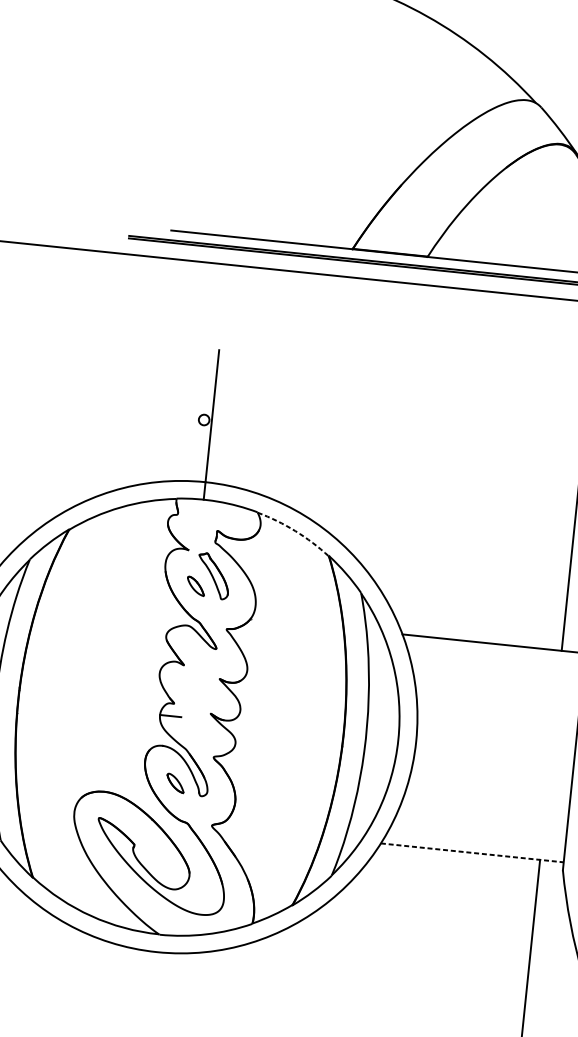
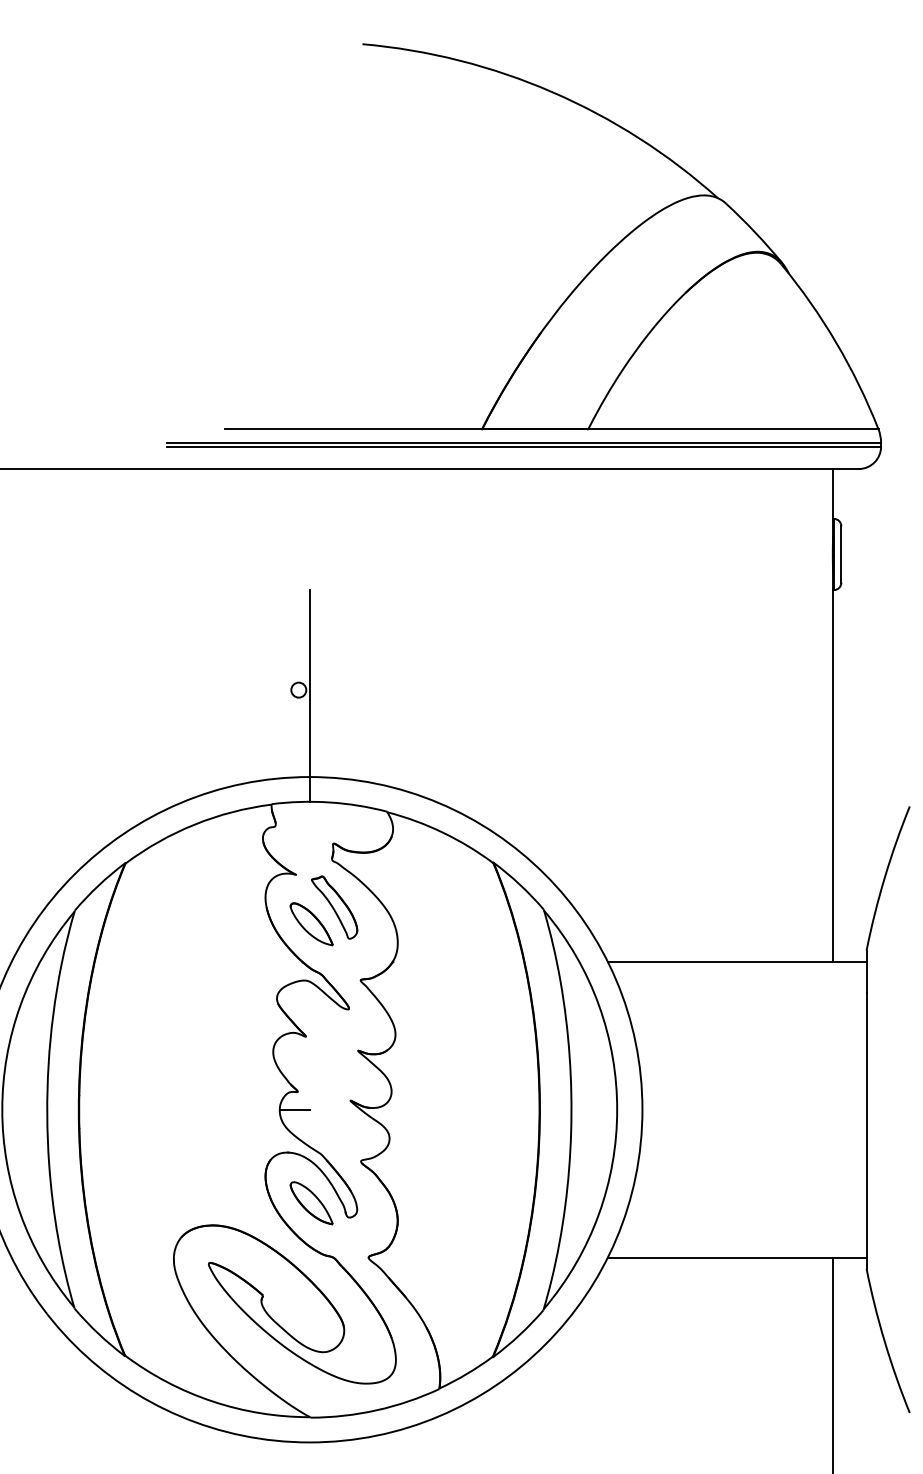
arc: (295, 531) -> (442, 832), dashed -> solid
part: (196, 586) -> (311, 924), size x1.67
part: (175, 783) -> (311, 1203), size x1.67
line: (472, 852) -> (737, 1257), dashed -> solid

